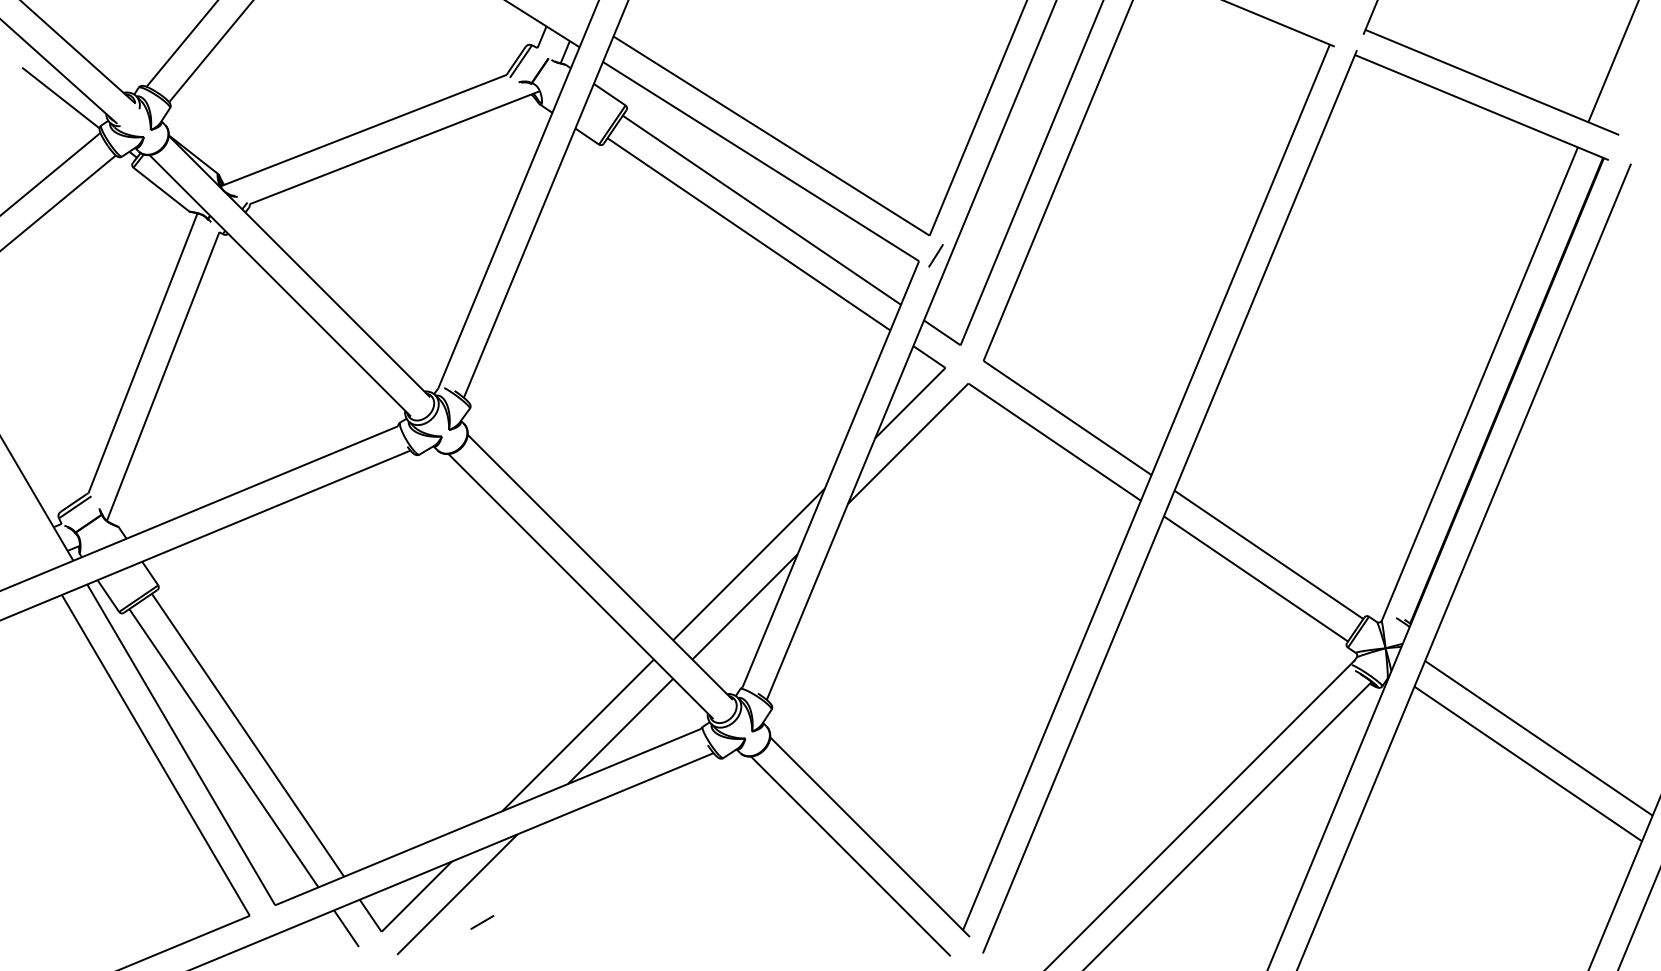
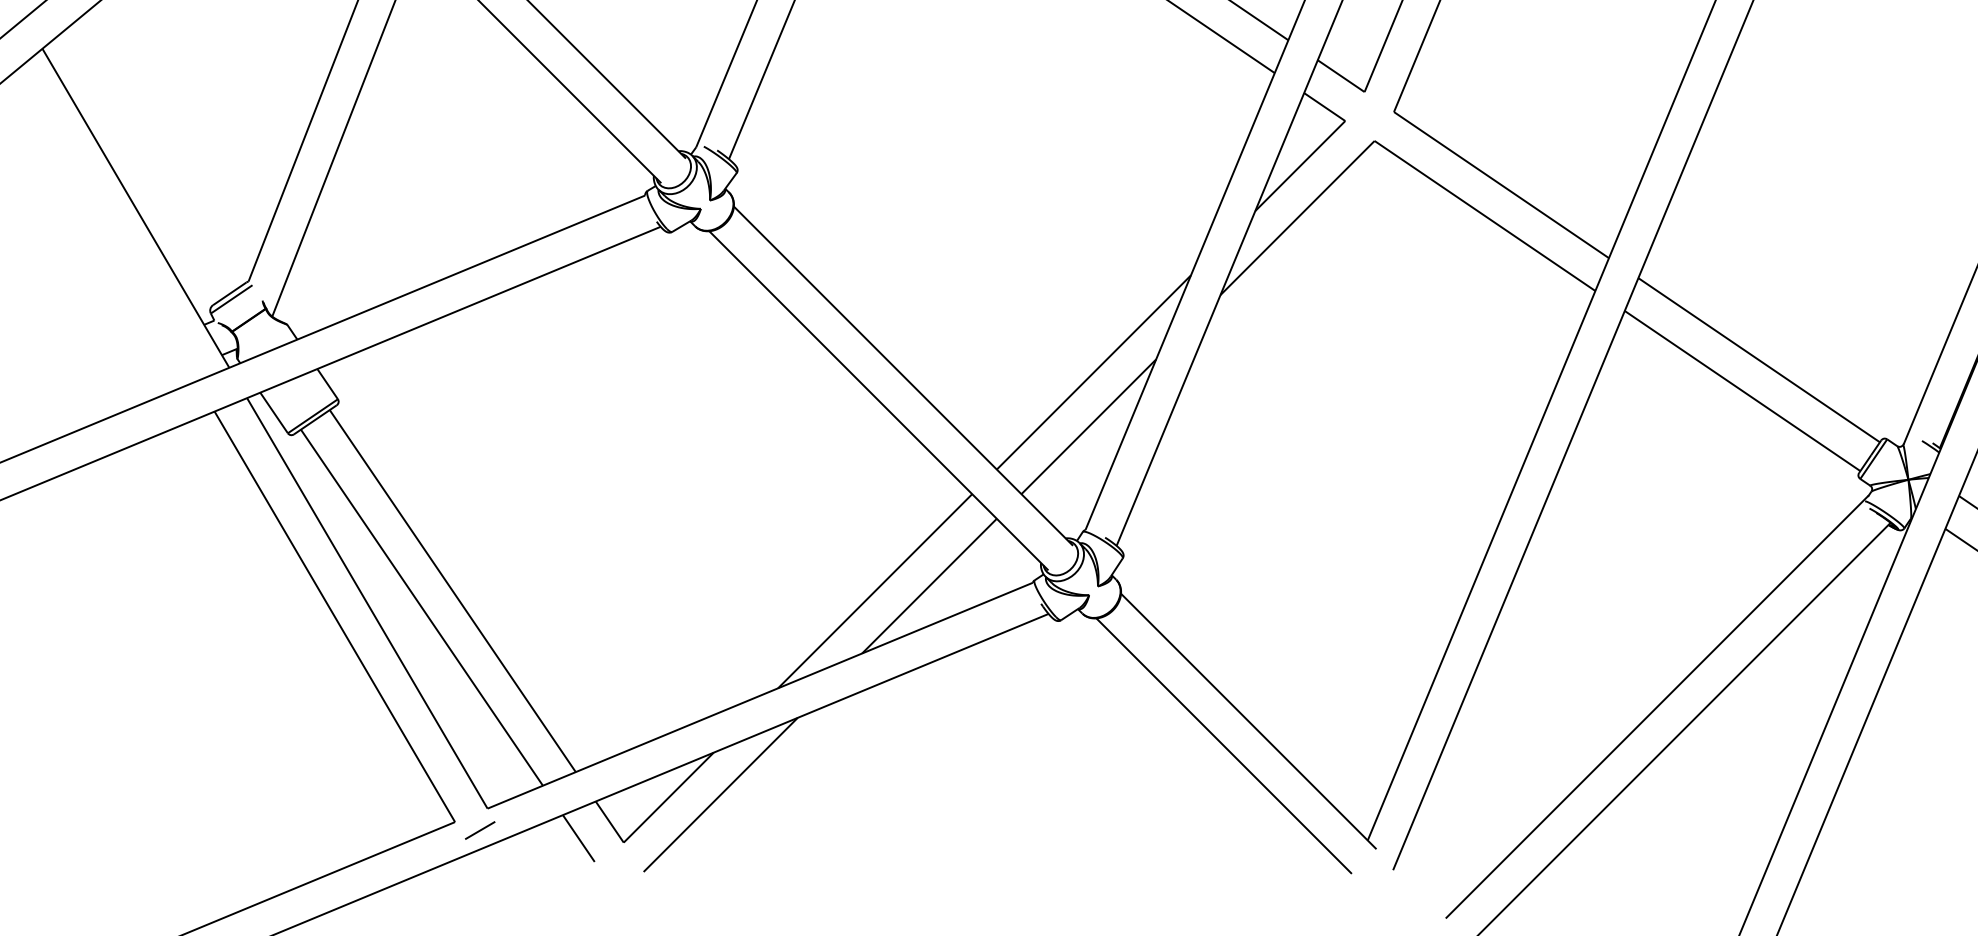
line: (482, 922) -> (480, 830), moved

